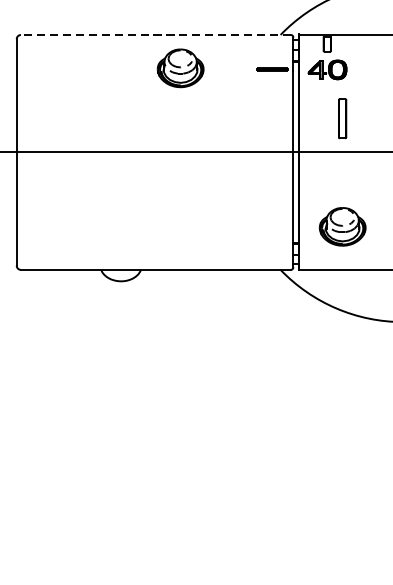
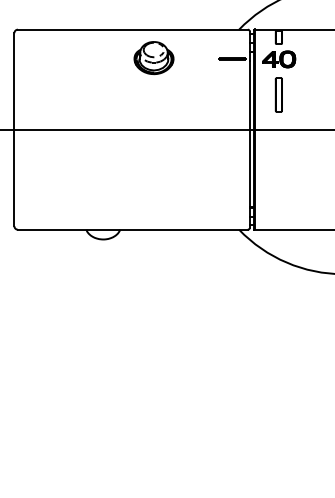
line: (155, 34) -> (132, 29), dashed -> solid
part: (342, 118) -> (278, 94), moved
part: (342, 227) -> (291, 193), removed

